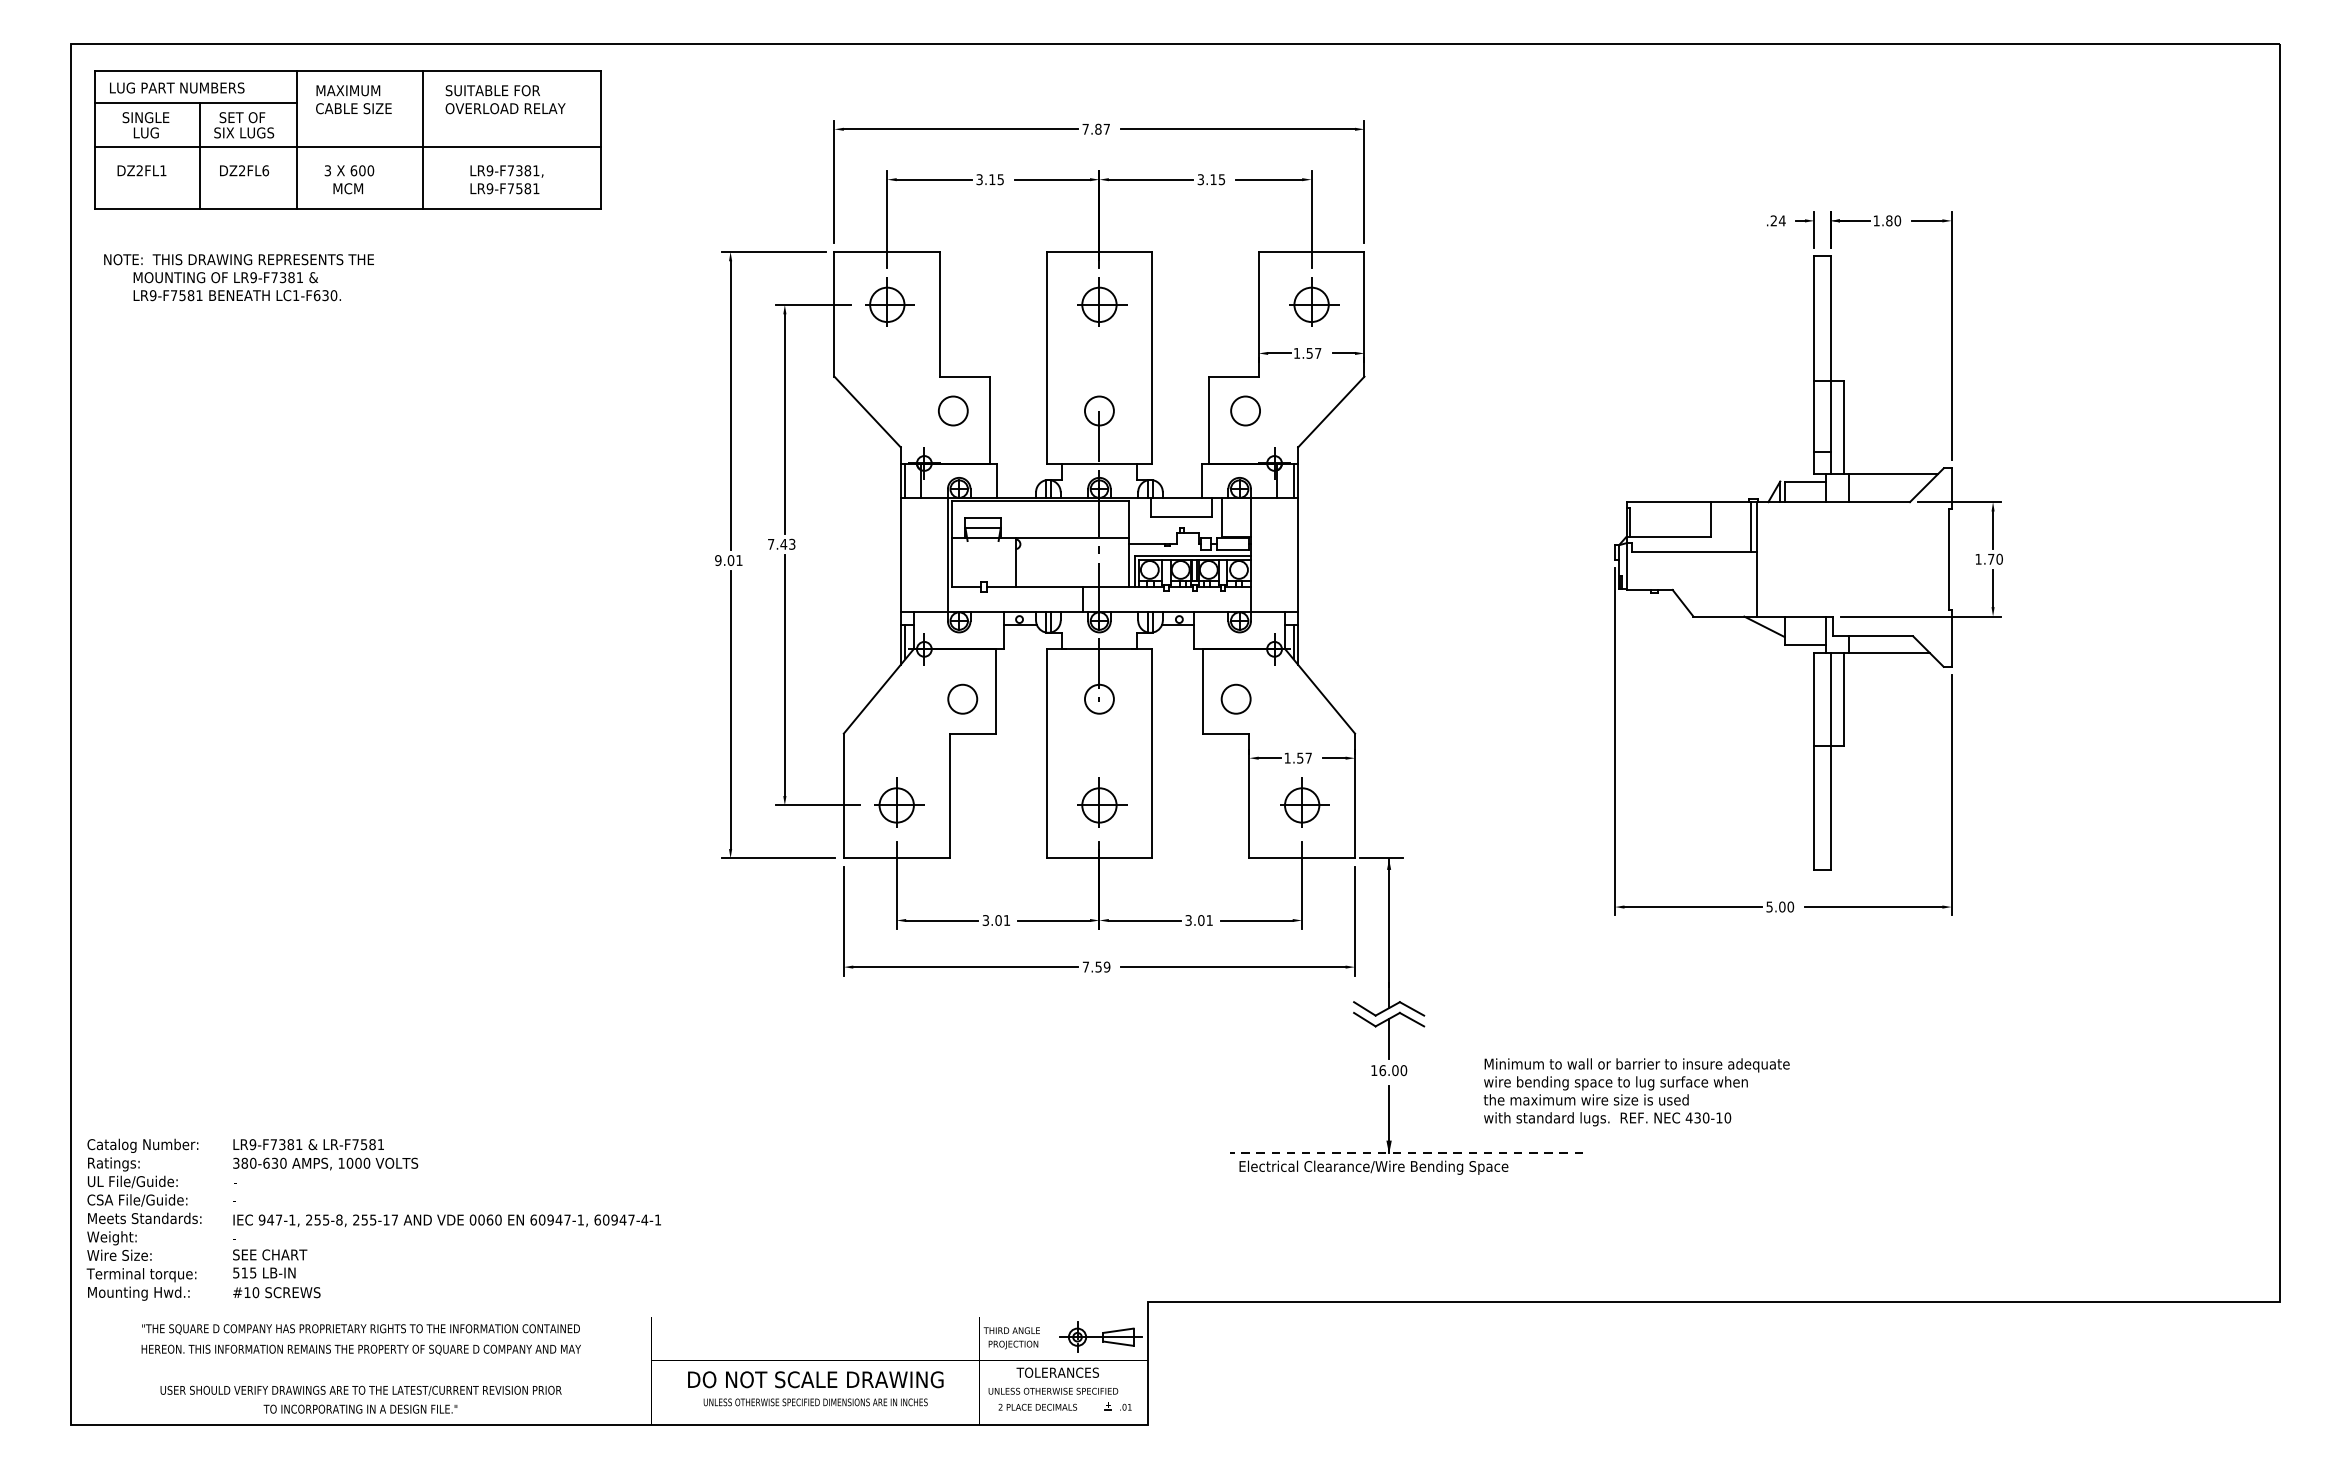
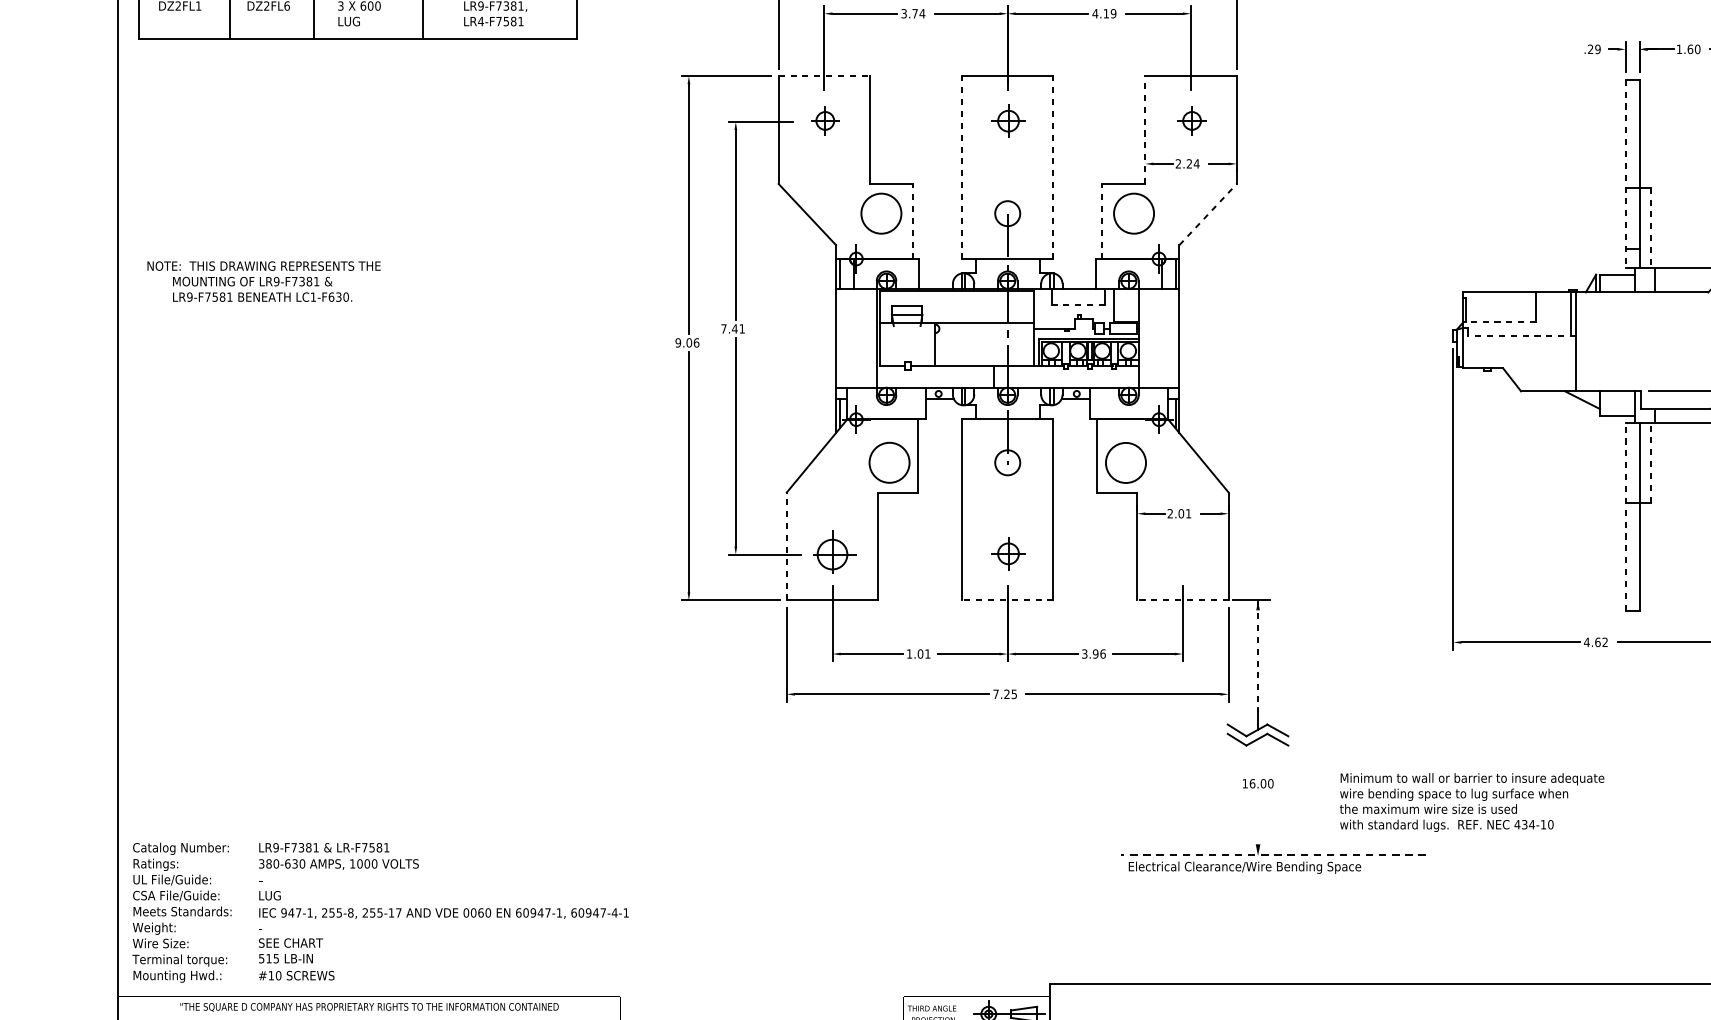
text: (996, 179) -> (918, 13), 3.15 -> 3.74
text: (1211, 179) -> (1104, 13), 3.15 -> 4.19
text: (344, 188) -> (355, 21), MCM -> LUG
text: (489, 188) -> (480, 21), LR9-F7581 -> LR4-F7581
text: (1781, 220) -> (1597, 49), .24 -> .29
text: (1889, 220) -> (1690, 49), 1.80 -> 1.60
line: (887, 251) -> (824, 75), solid -> dashed
text: (238, 277) -> (263, 281), moved
part: (889, 301) -> (826, 119), size x0.6
part: (1102, 301) -> (1010, 119), size x0.7
part: (1314, 301) -> (1193, 119), size x0.6
line: (1258, 313) -> (1145, 129), solid -> dashed
text: (1307, 352) -> (1187, 163), 1.57 -> 2.24
line: (1046, 357) -> (961, 167), solid -> dashed
line: (1152, 357) -> (1053, 167), solid -> dashed
line: (1814, 364) -> (1625, 173), solid -> dashed
circle: (952, 410) -> (880, 213), size x1.6
circle: (1245, 410) -> (1133, 213), size x1.6
line: (1331, 411) -> (1208, 214), solid -> dashed
line: (990, 420) -> (913, 221), solid -> dashed
line: (1208, 420) -> (1101, 221), solid -> dashed
line: (1844, 427) -> (1651, 227), solid -> dashed
line: (1181, 517) -> (1078, 305), solid -> dashed
line: (1668, 536) -> (1499, 322), solid -> dashed
text: (792, 543) -> (742, 328), 7.43 -> 7.41
line: (1694, 552) -> (1522, 335), solid -> dashed
text: (739, 560) -> (696, 342), 9.01 -> 9.06
circle: (962, 698) -> (889, 462), size x1.6
circle: (1235, 698) -> (1125, 462), size x1.6
line: (1844, 698) -> (1651, 462), solid -> dashed
text: (1297, 757) -> (1178, 513), 1.57 -> 2.01
line: (1814, 761) -> (1625, 516), solid -> dashed
line: (843, 795) -> (786, 545), solid -> dashed
part: (1102, 802) -> (1010, 552), size x0.7
part: (1304, 802) -> (1184, 552), removed
line: (1099, 858) -> (1007, 600), solid -> dashed
line: (1302, 858) -> (1183, 600), solid -> dashed
text: (1780, 906) -> (1596, 641), 5.00 -> 4.62
text: (985, 920) -> (909, 654), 3.01 -> 1.01
text: (1205, 920) -> (1099, 654), 3.01 -> 3.96
line: (1389, 923) -> (1258, 656), solid -> dashed
text: (1102, 966) -> (1010, 693), 7.59 -> 7.25
line: (1389, 1038) -> (1258, 756), removed
text: (1705, 1117) -> (1531, 824), 430-10 -> 434-10
line: (1389, 1119) -> (1258, 826), removed
text: (245, 1199) -> (269, 895), - -> LUG

